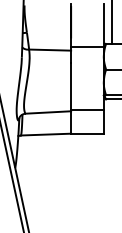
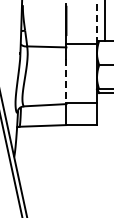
line: (104, 26) -> (97, 24), solid -> dashed
line: (71, 88) -> (66, 82), solid -> dashed

